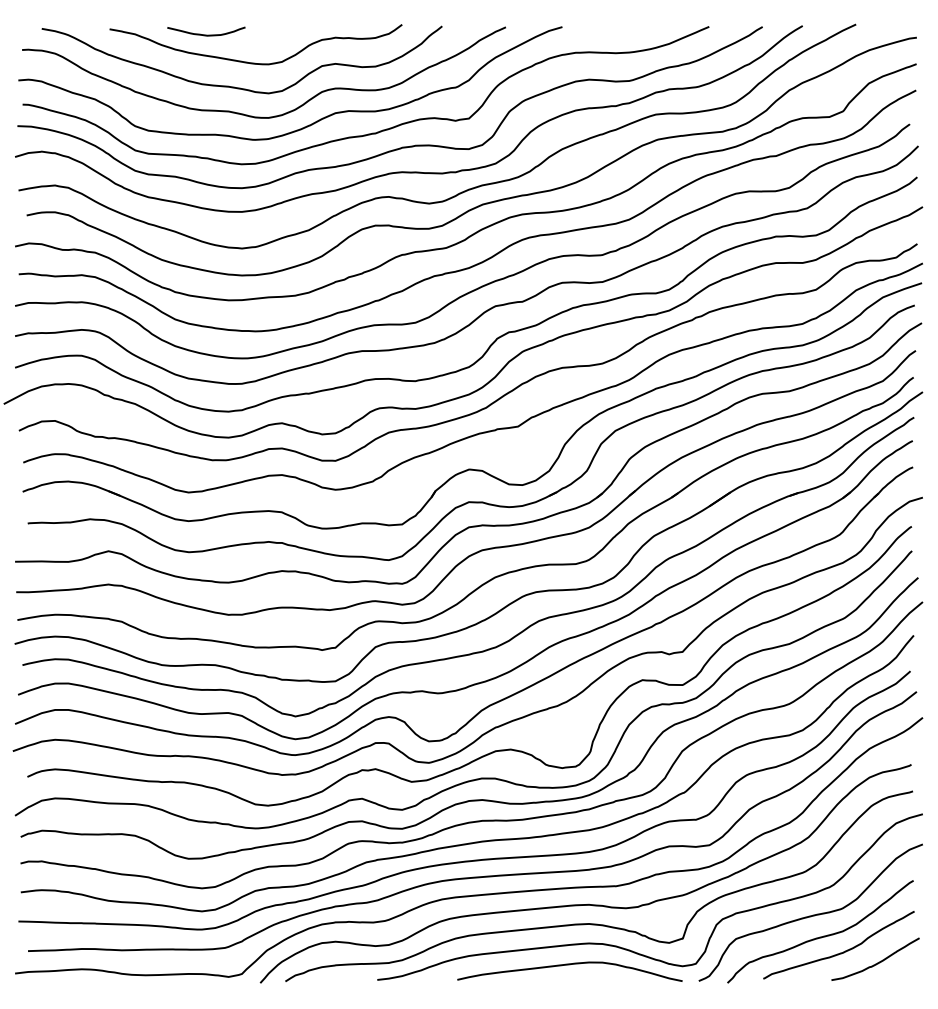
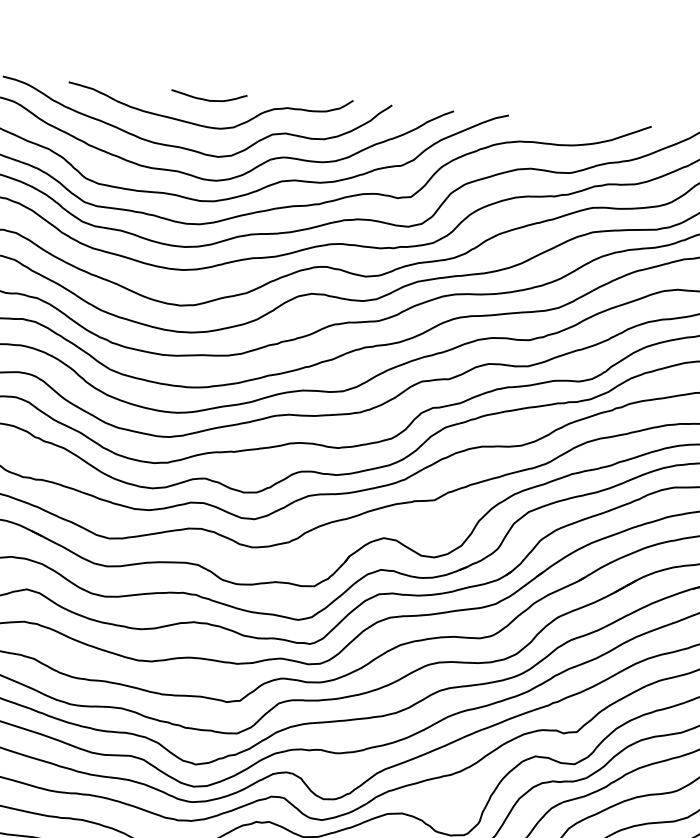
curve: (206, 34) -> (209, 99), moved

